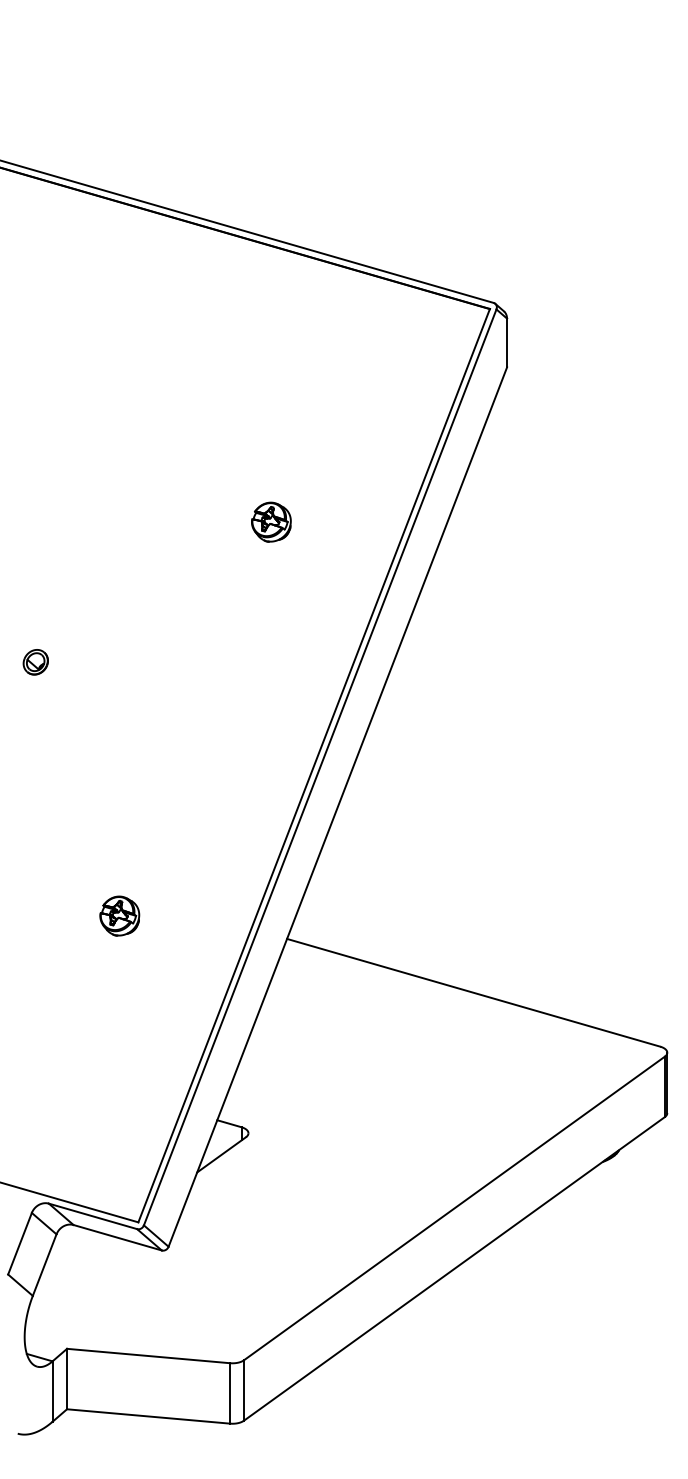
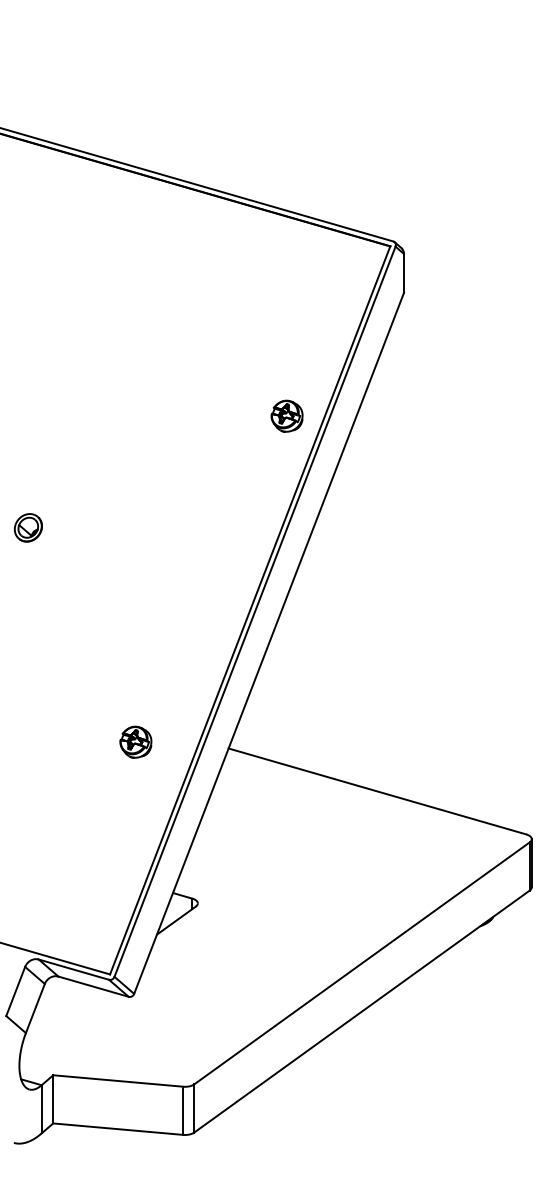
part: (271, 521) -> (287, 415), moved
part: (35, 662) -> (28, 528), size x1.4
part: (119, 915) -> (135, 741), moved

